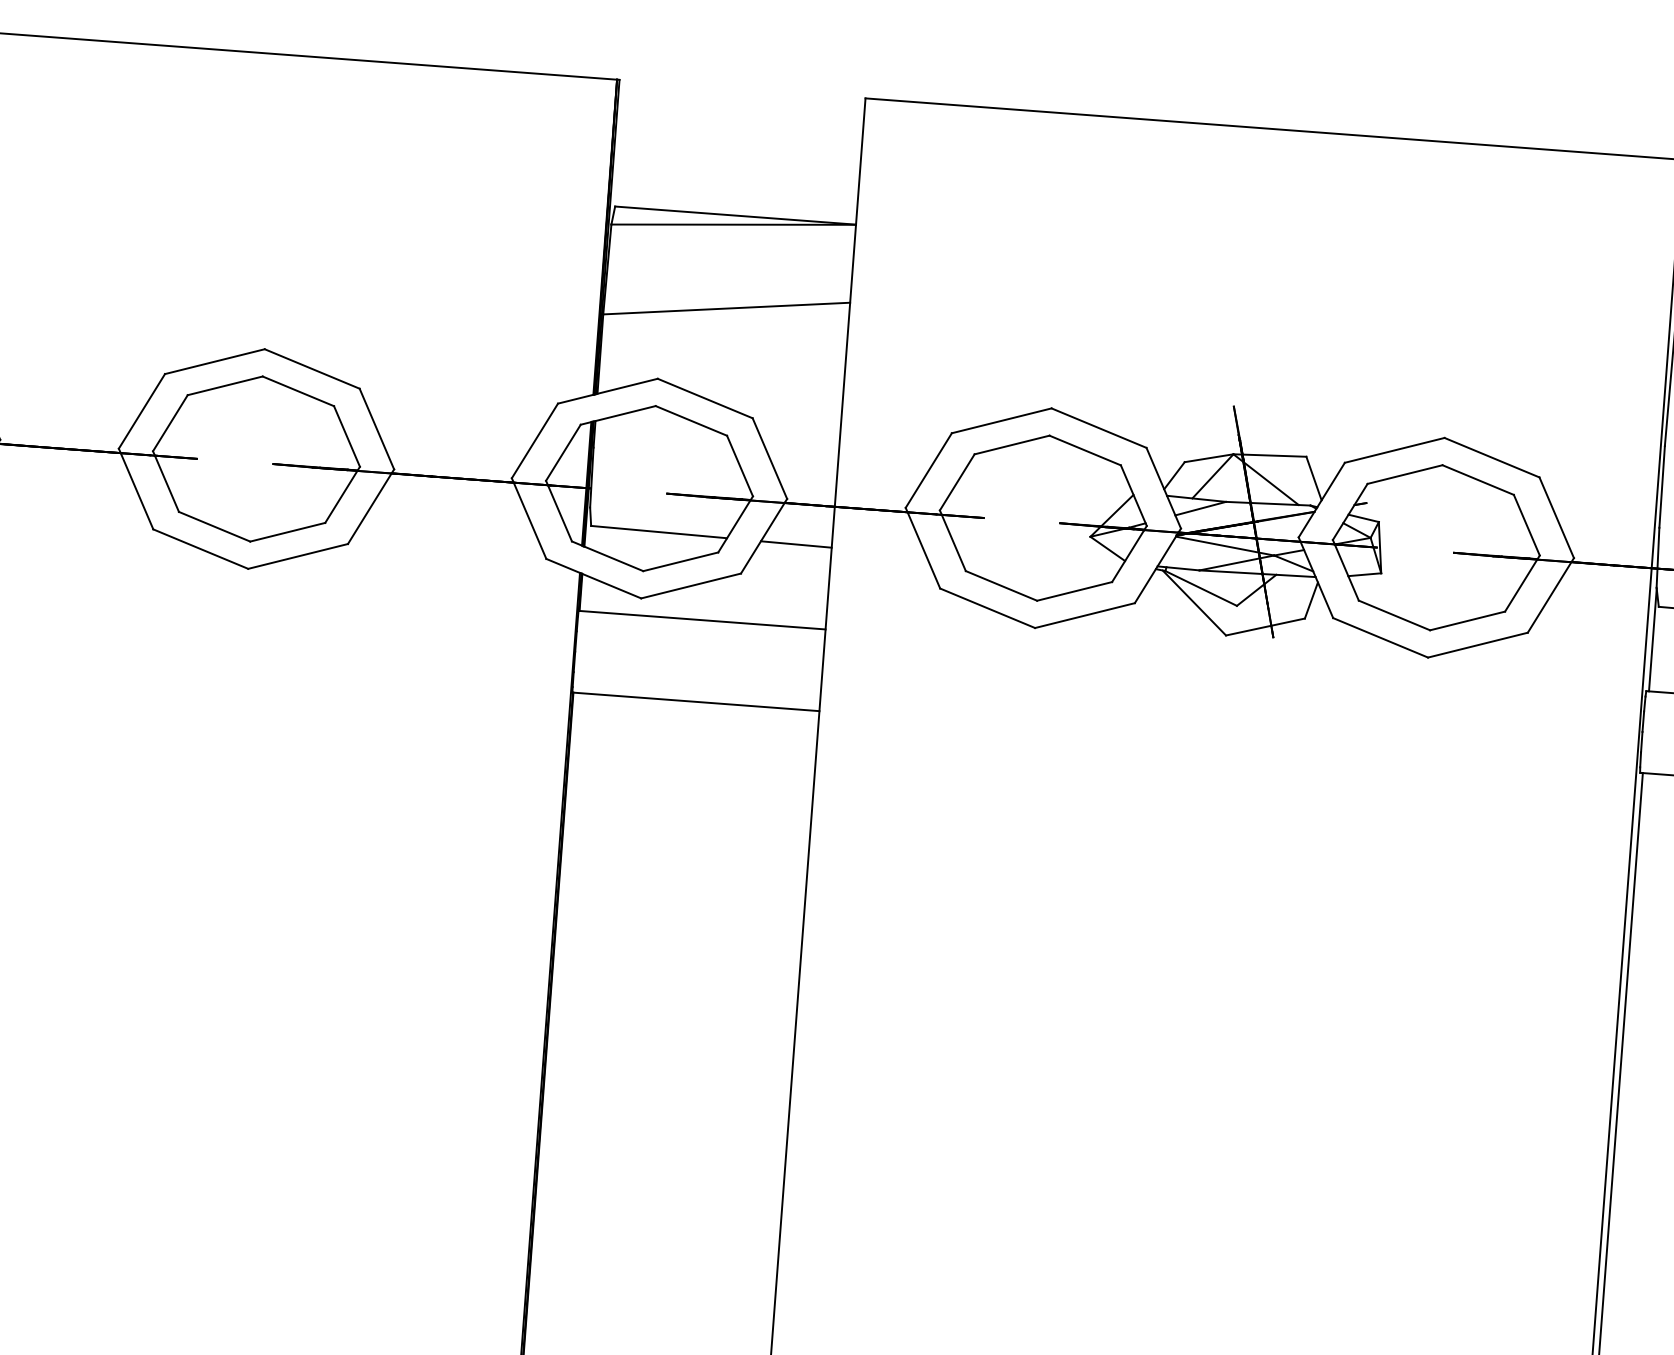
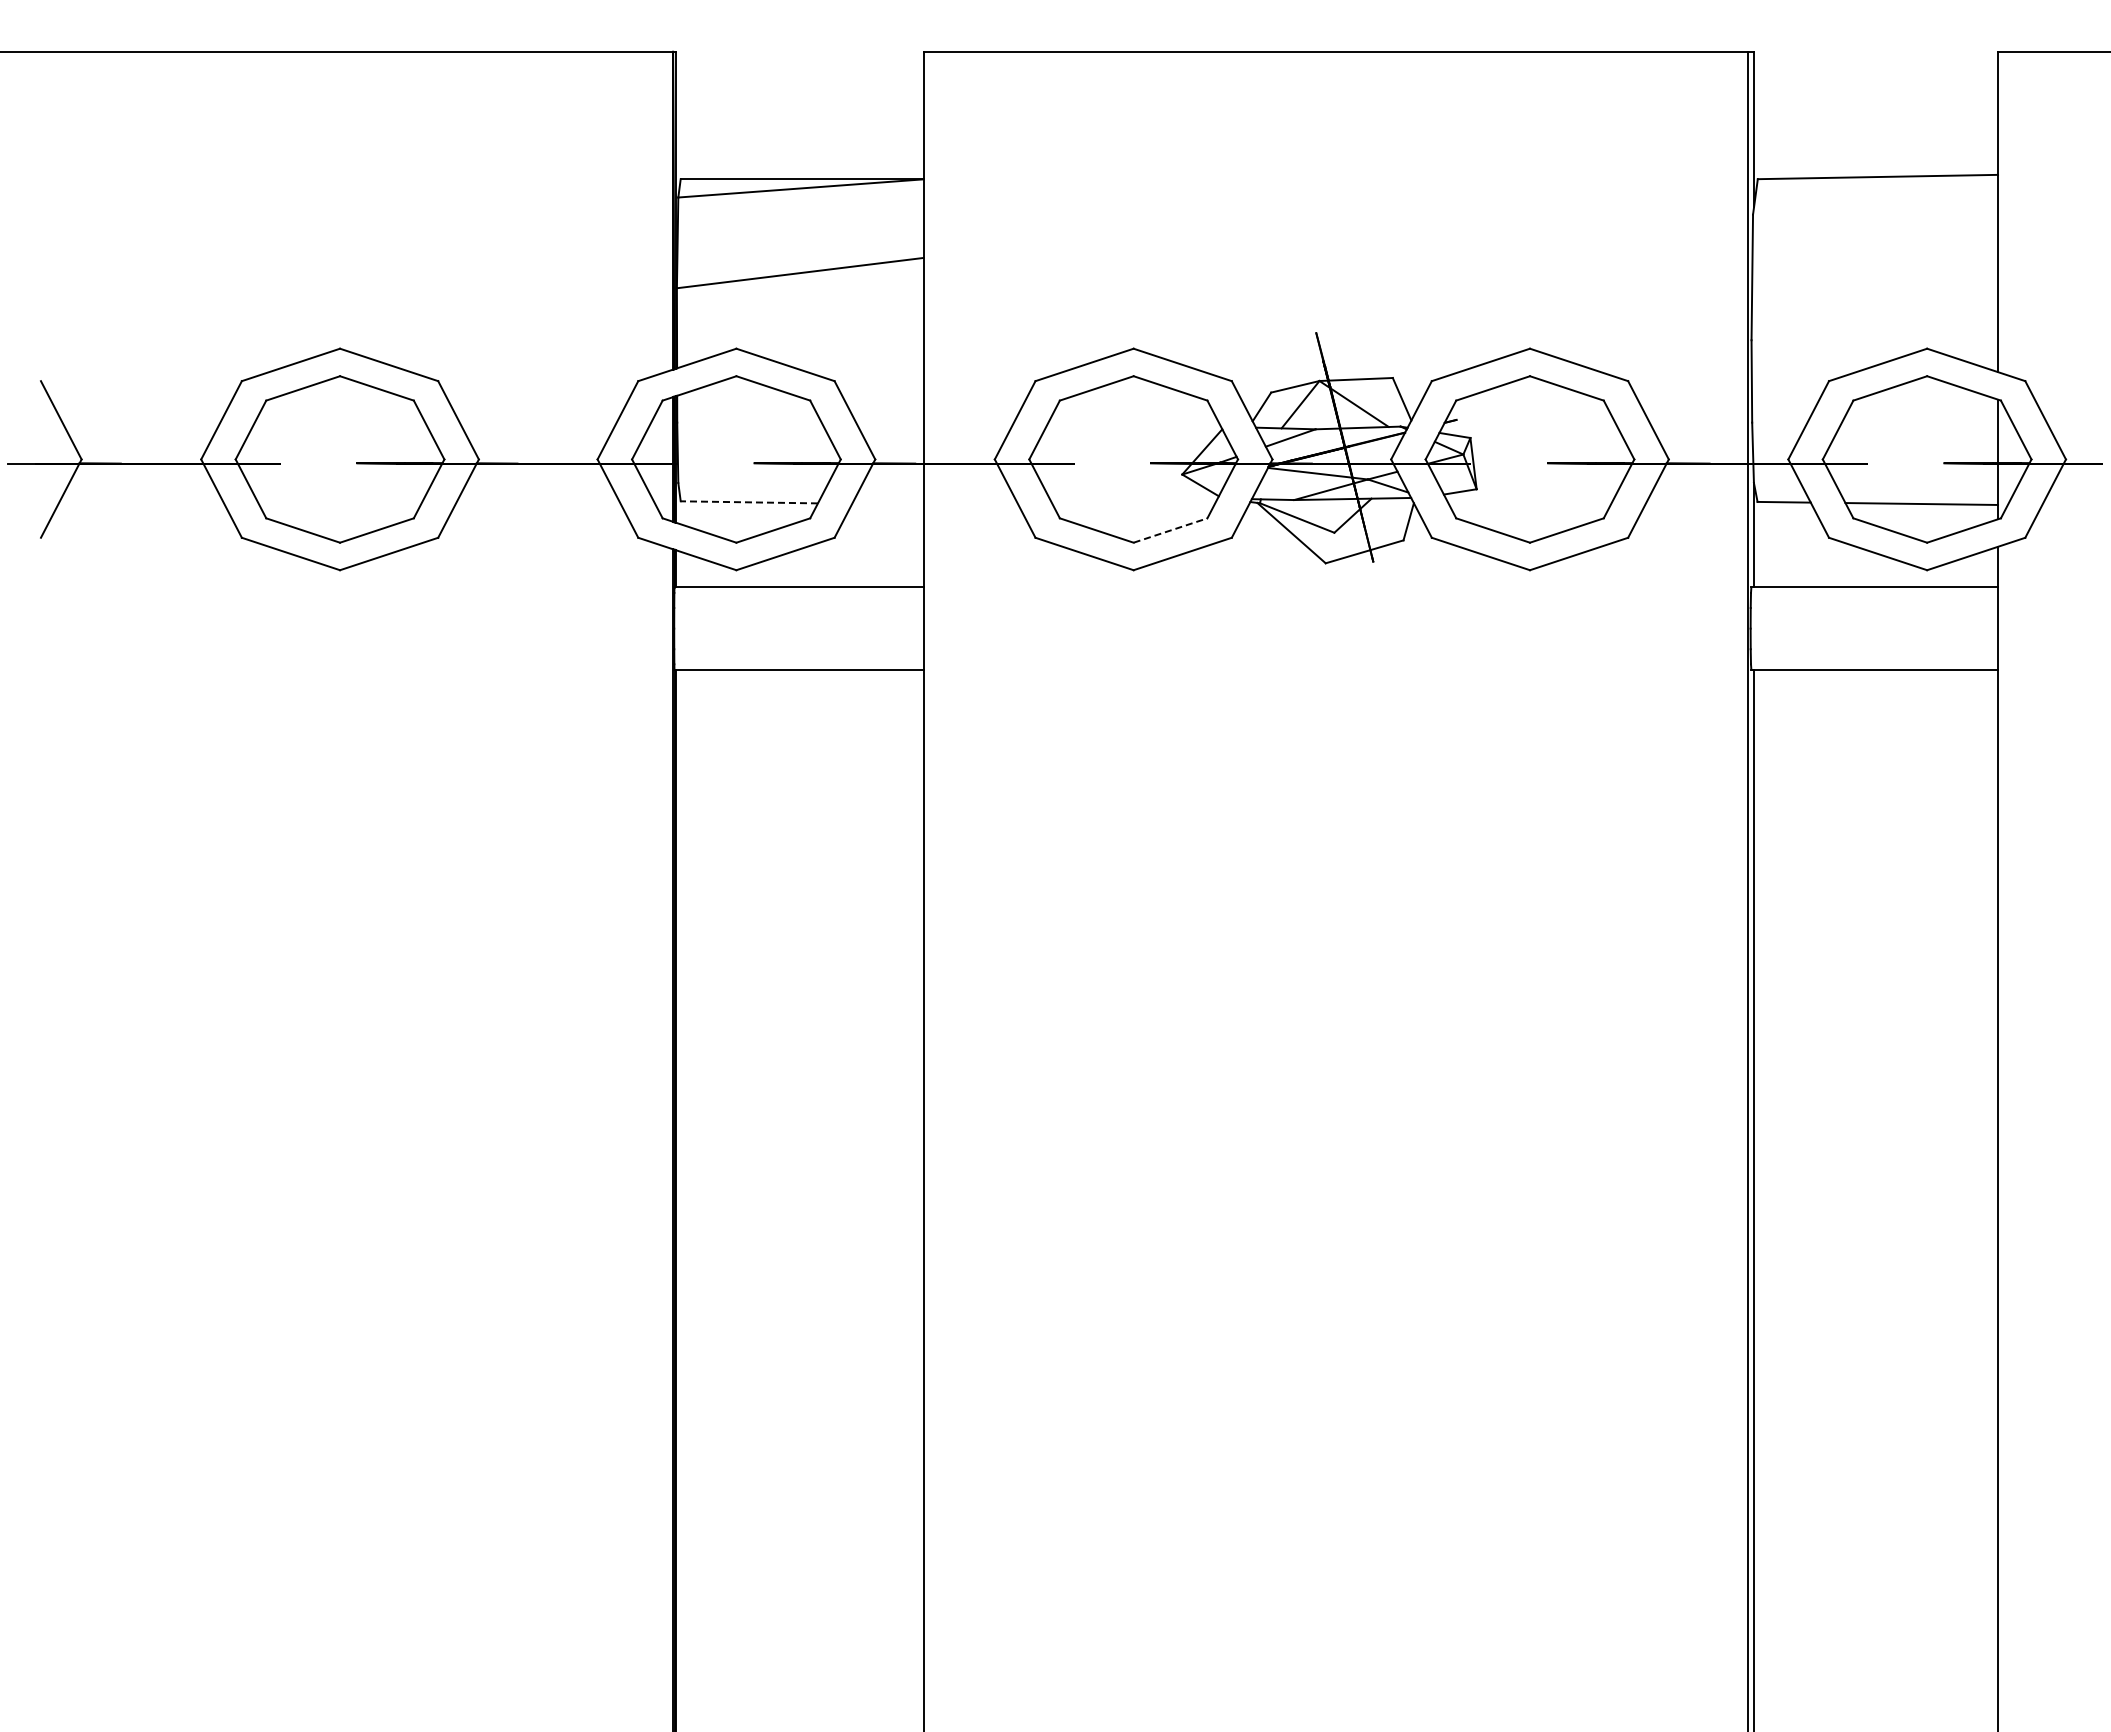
line: (659, 532) -> (749, 502), solid -> dashed
line: (795, 544) -> (887, 504), removed
line: (1074, 591) -> (1170, 530), solid -> dashed

